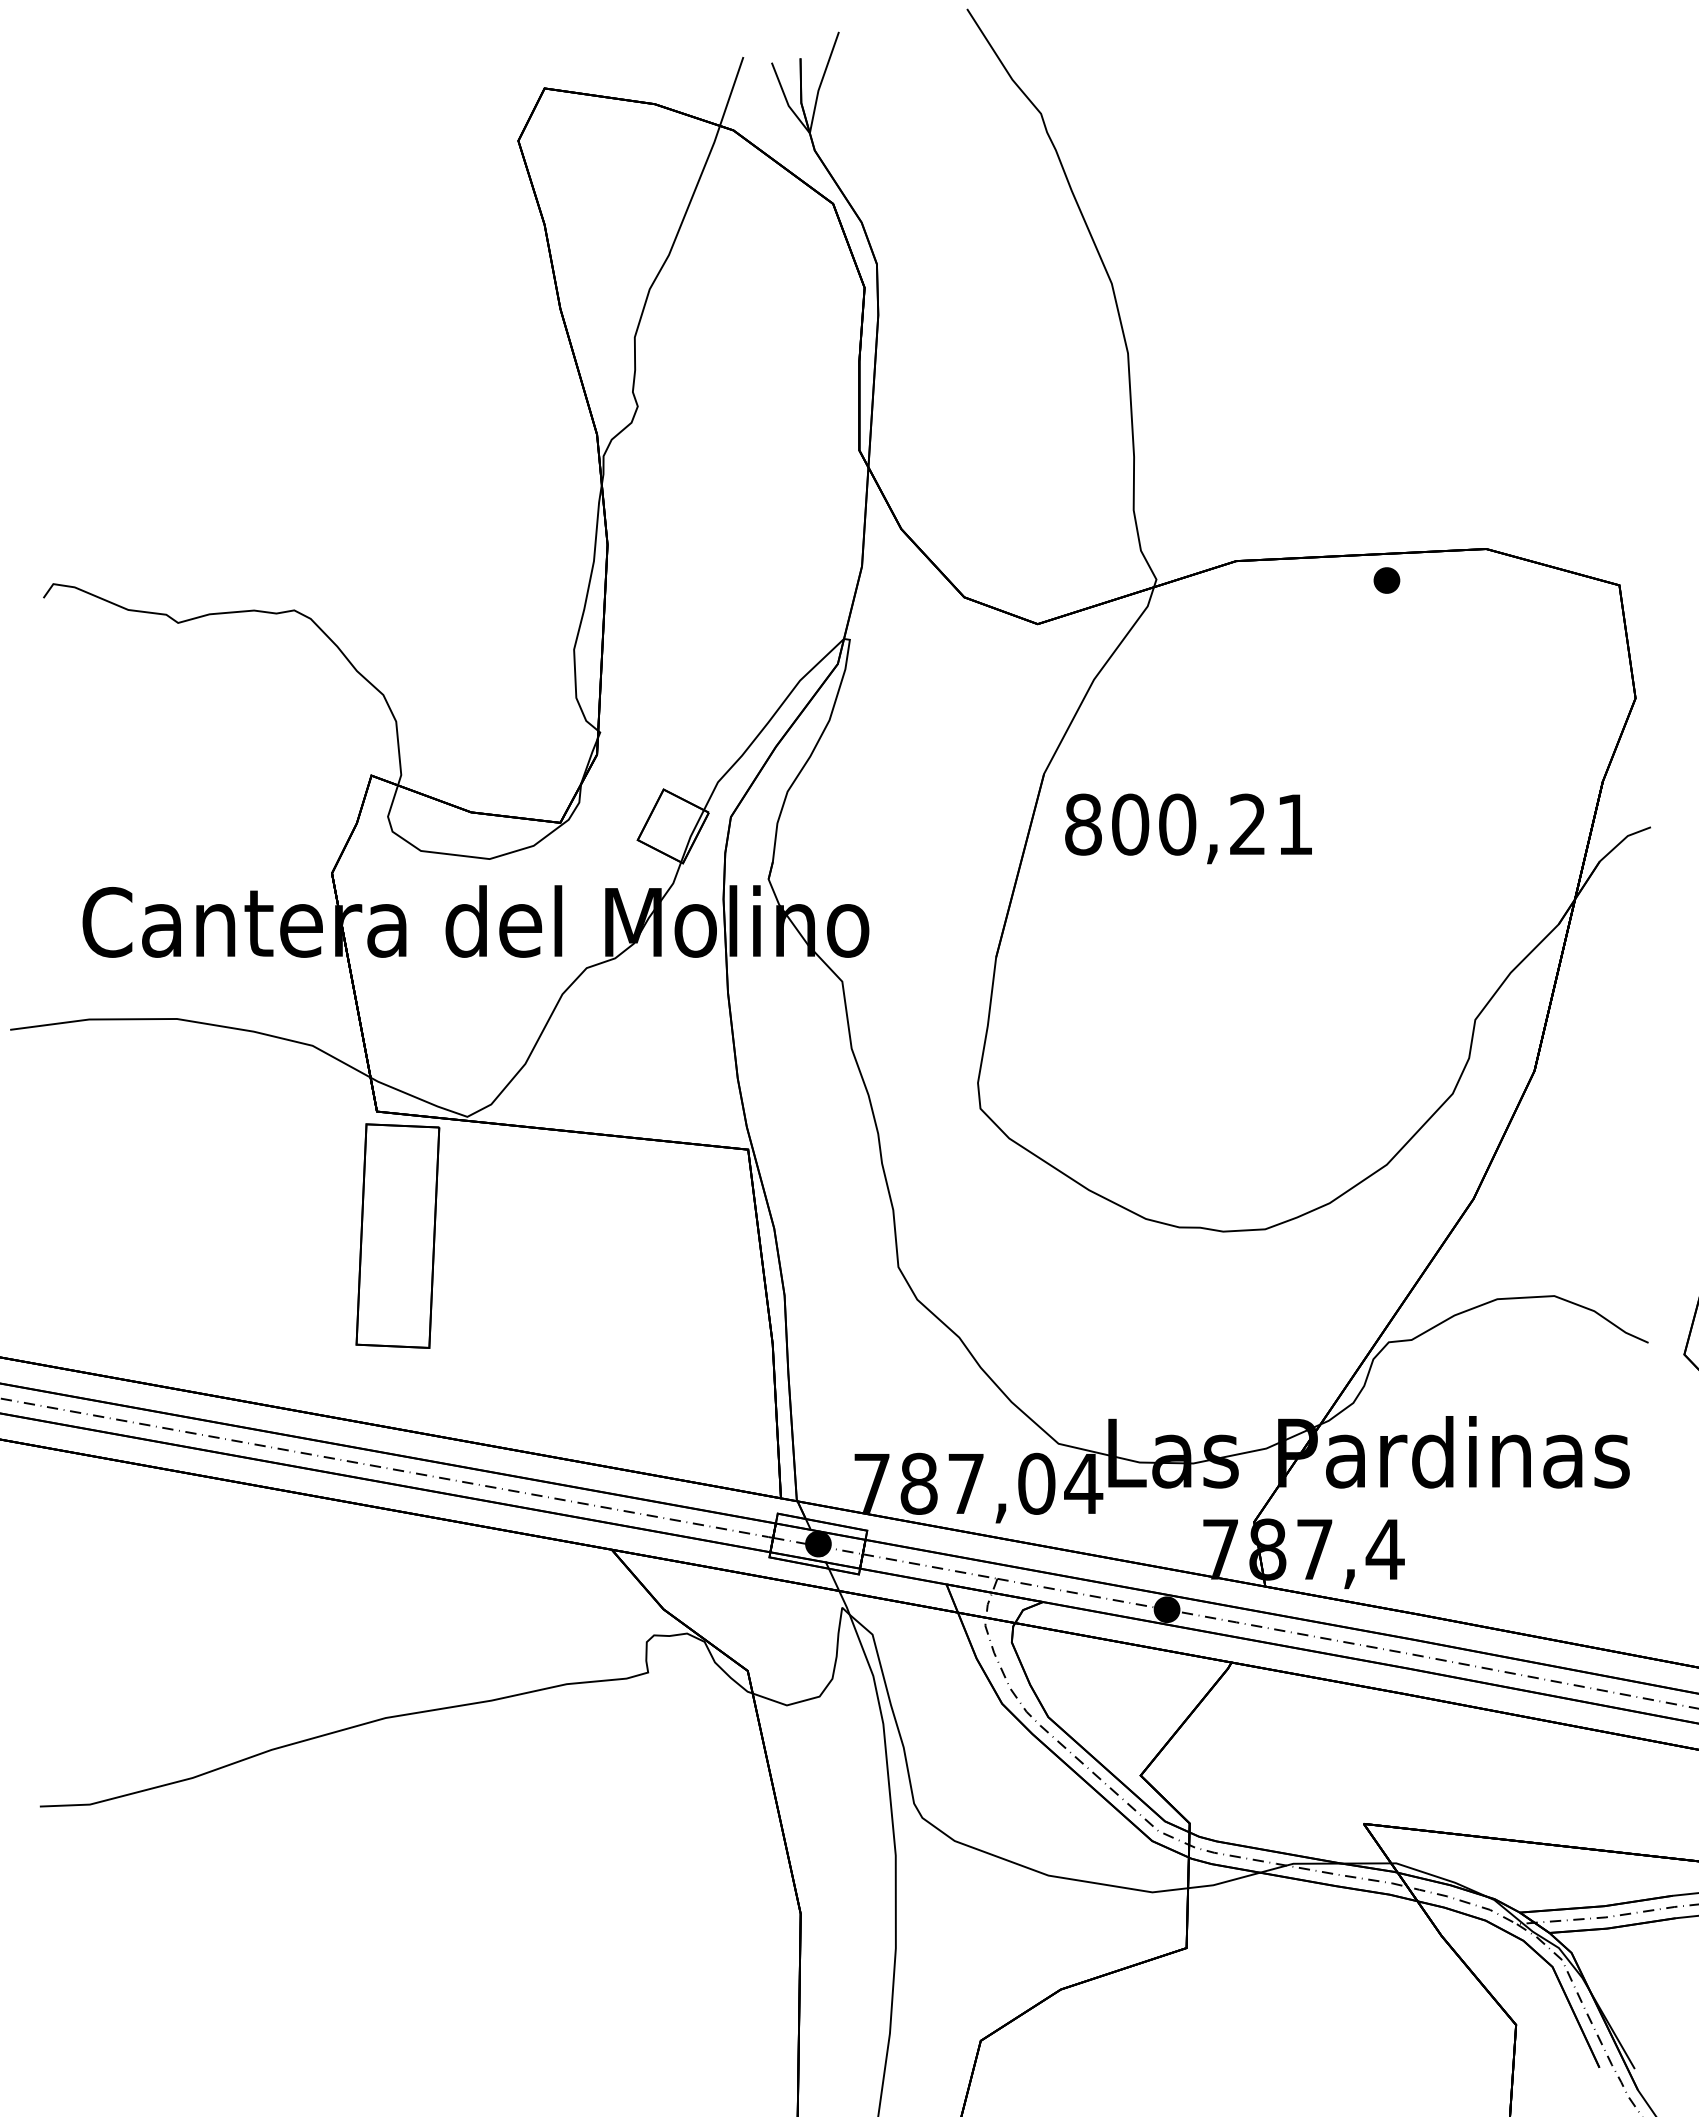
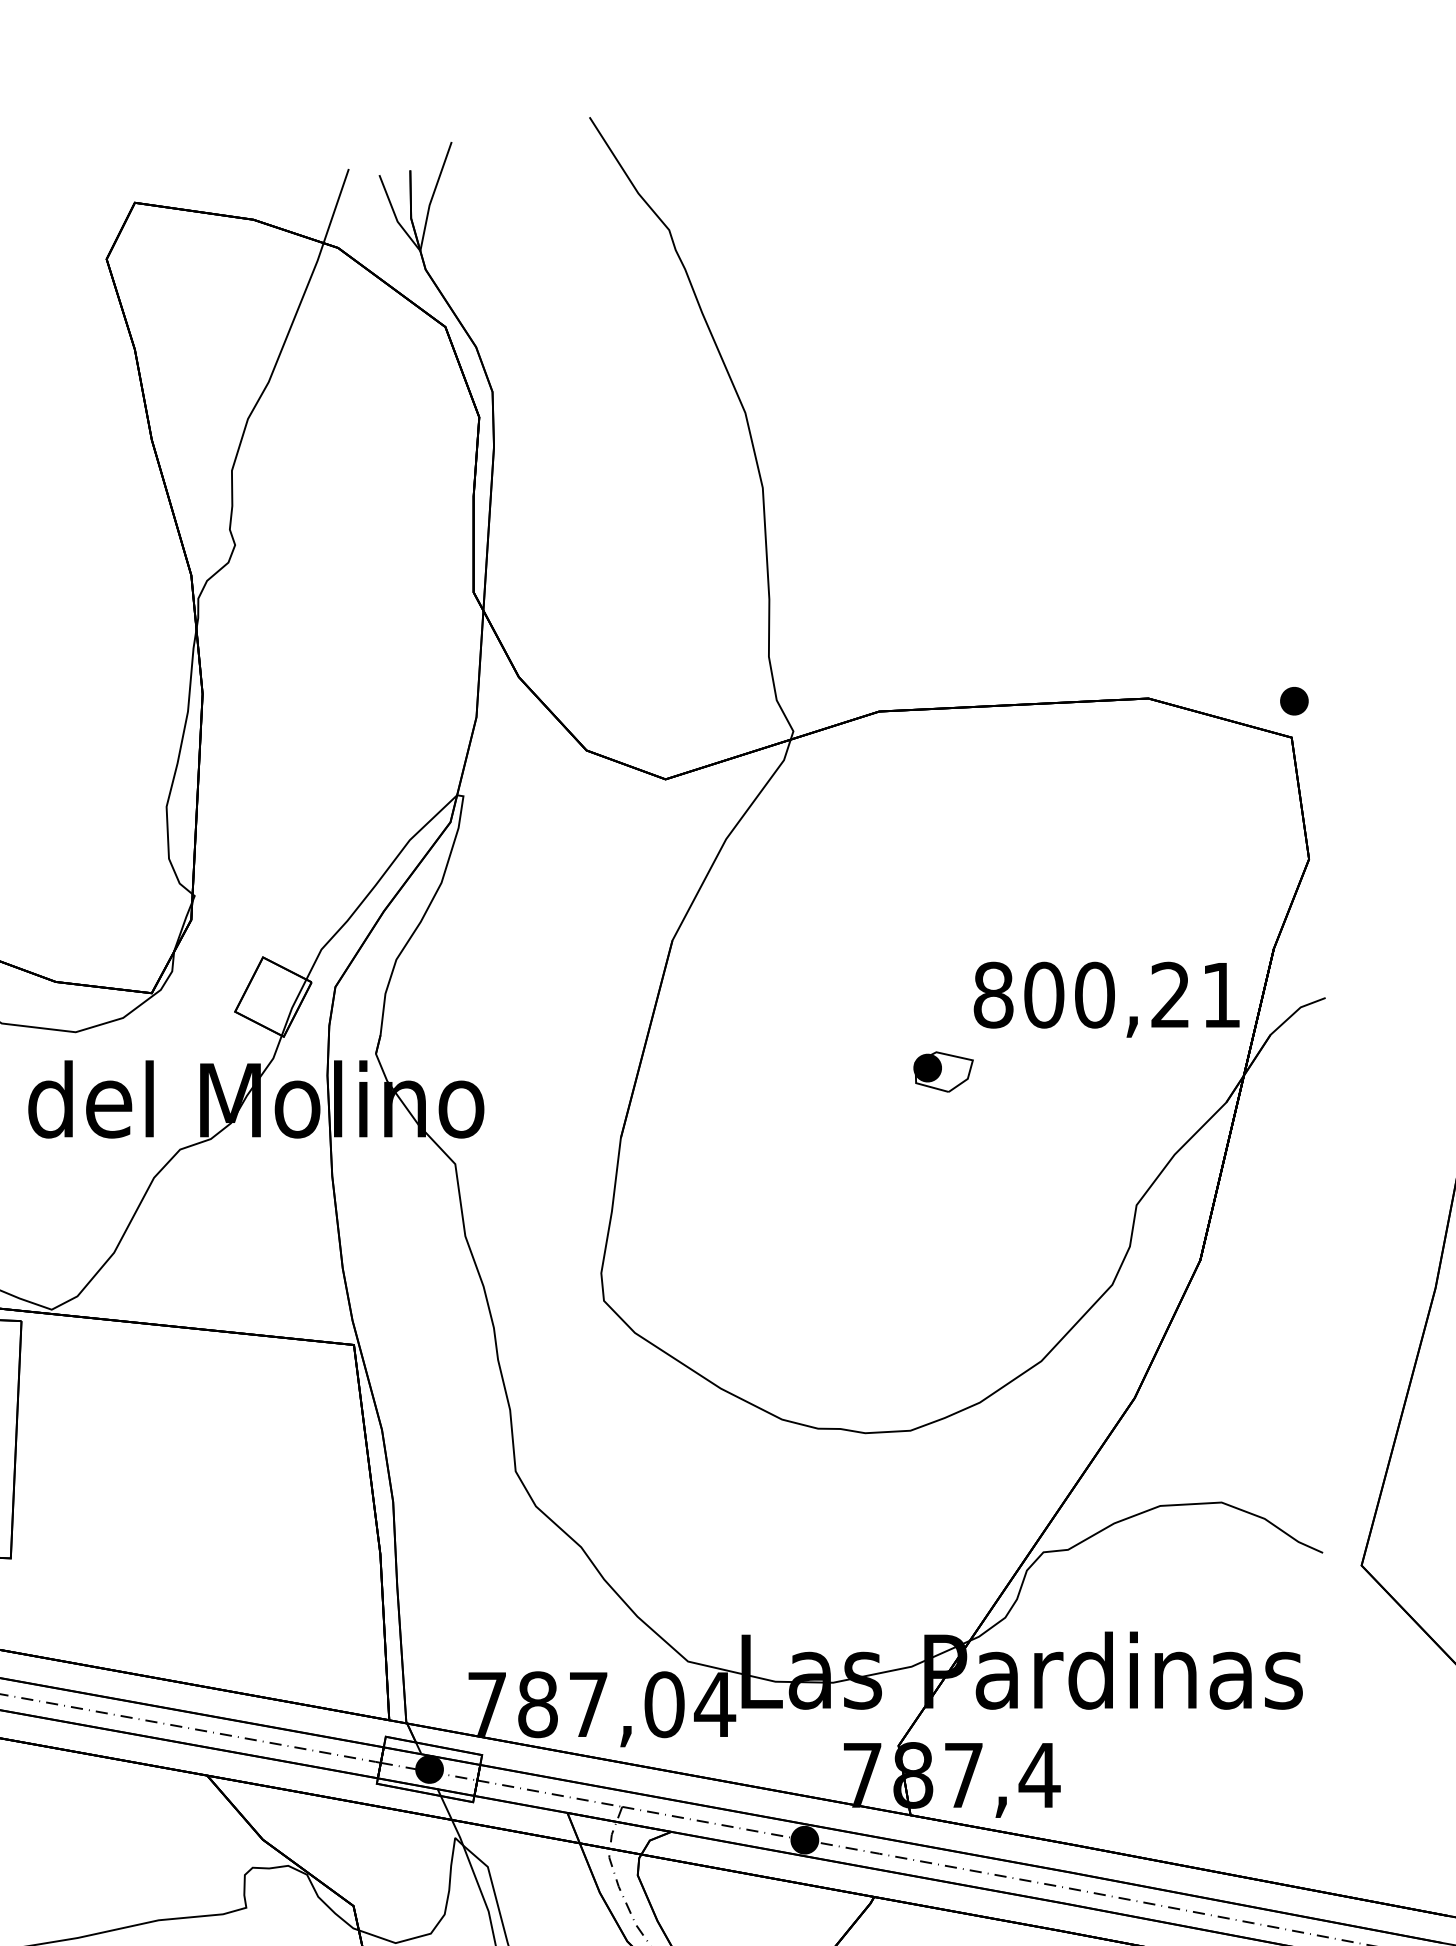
part: (1386, 580) -> (1293, 701), moved
text: (1188, 828) -> (1106, 999), moved
part: (1296, 895) -> (944, 1071), added

